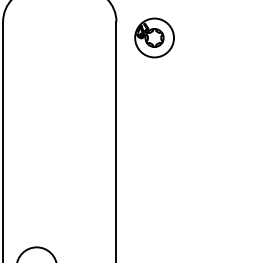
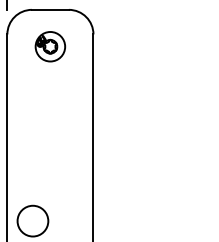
part: (154, 37) -> (50, 46), moved

